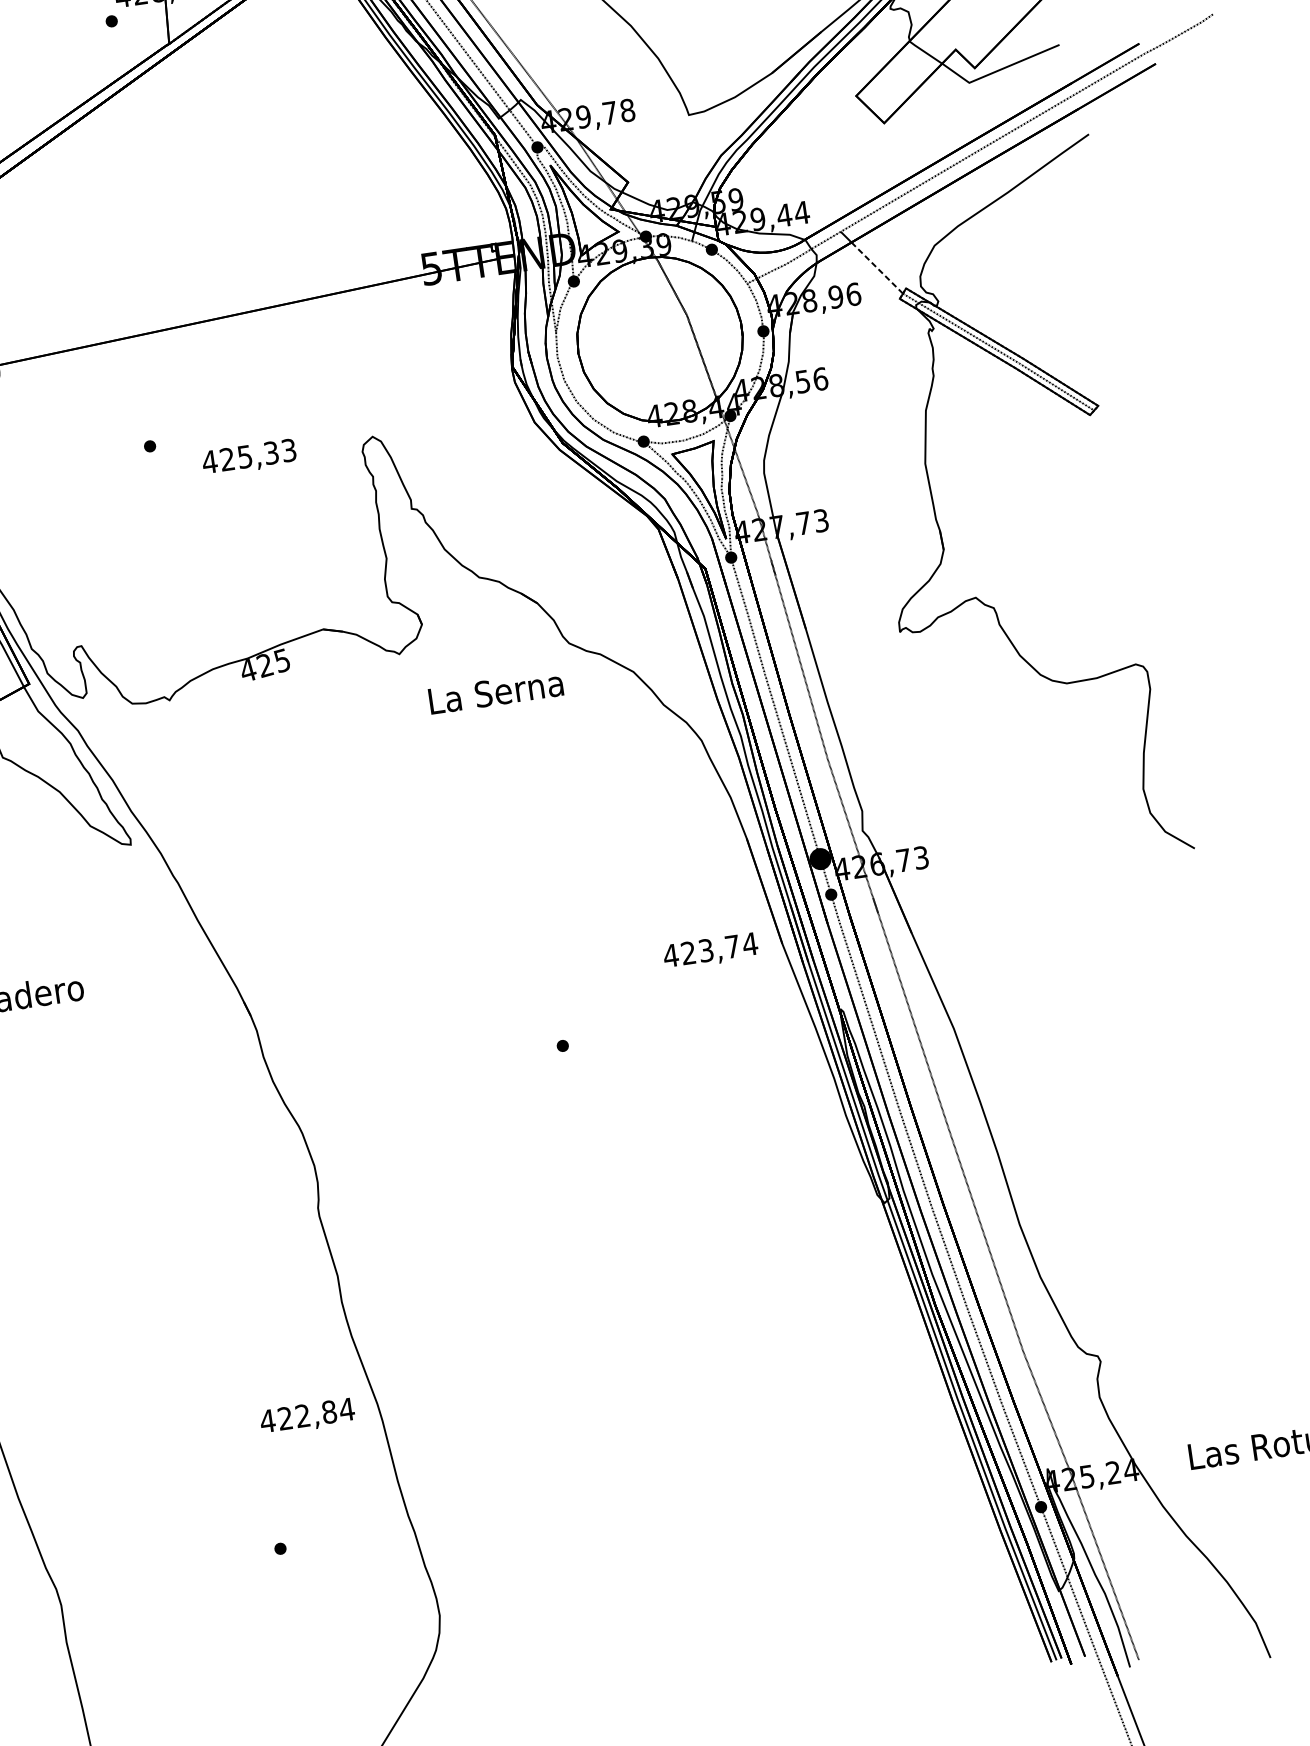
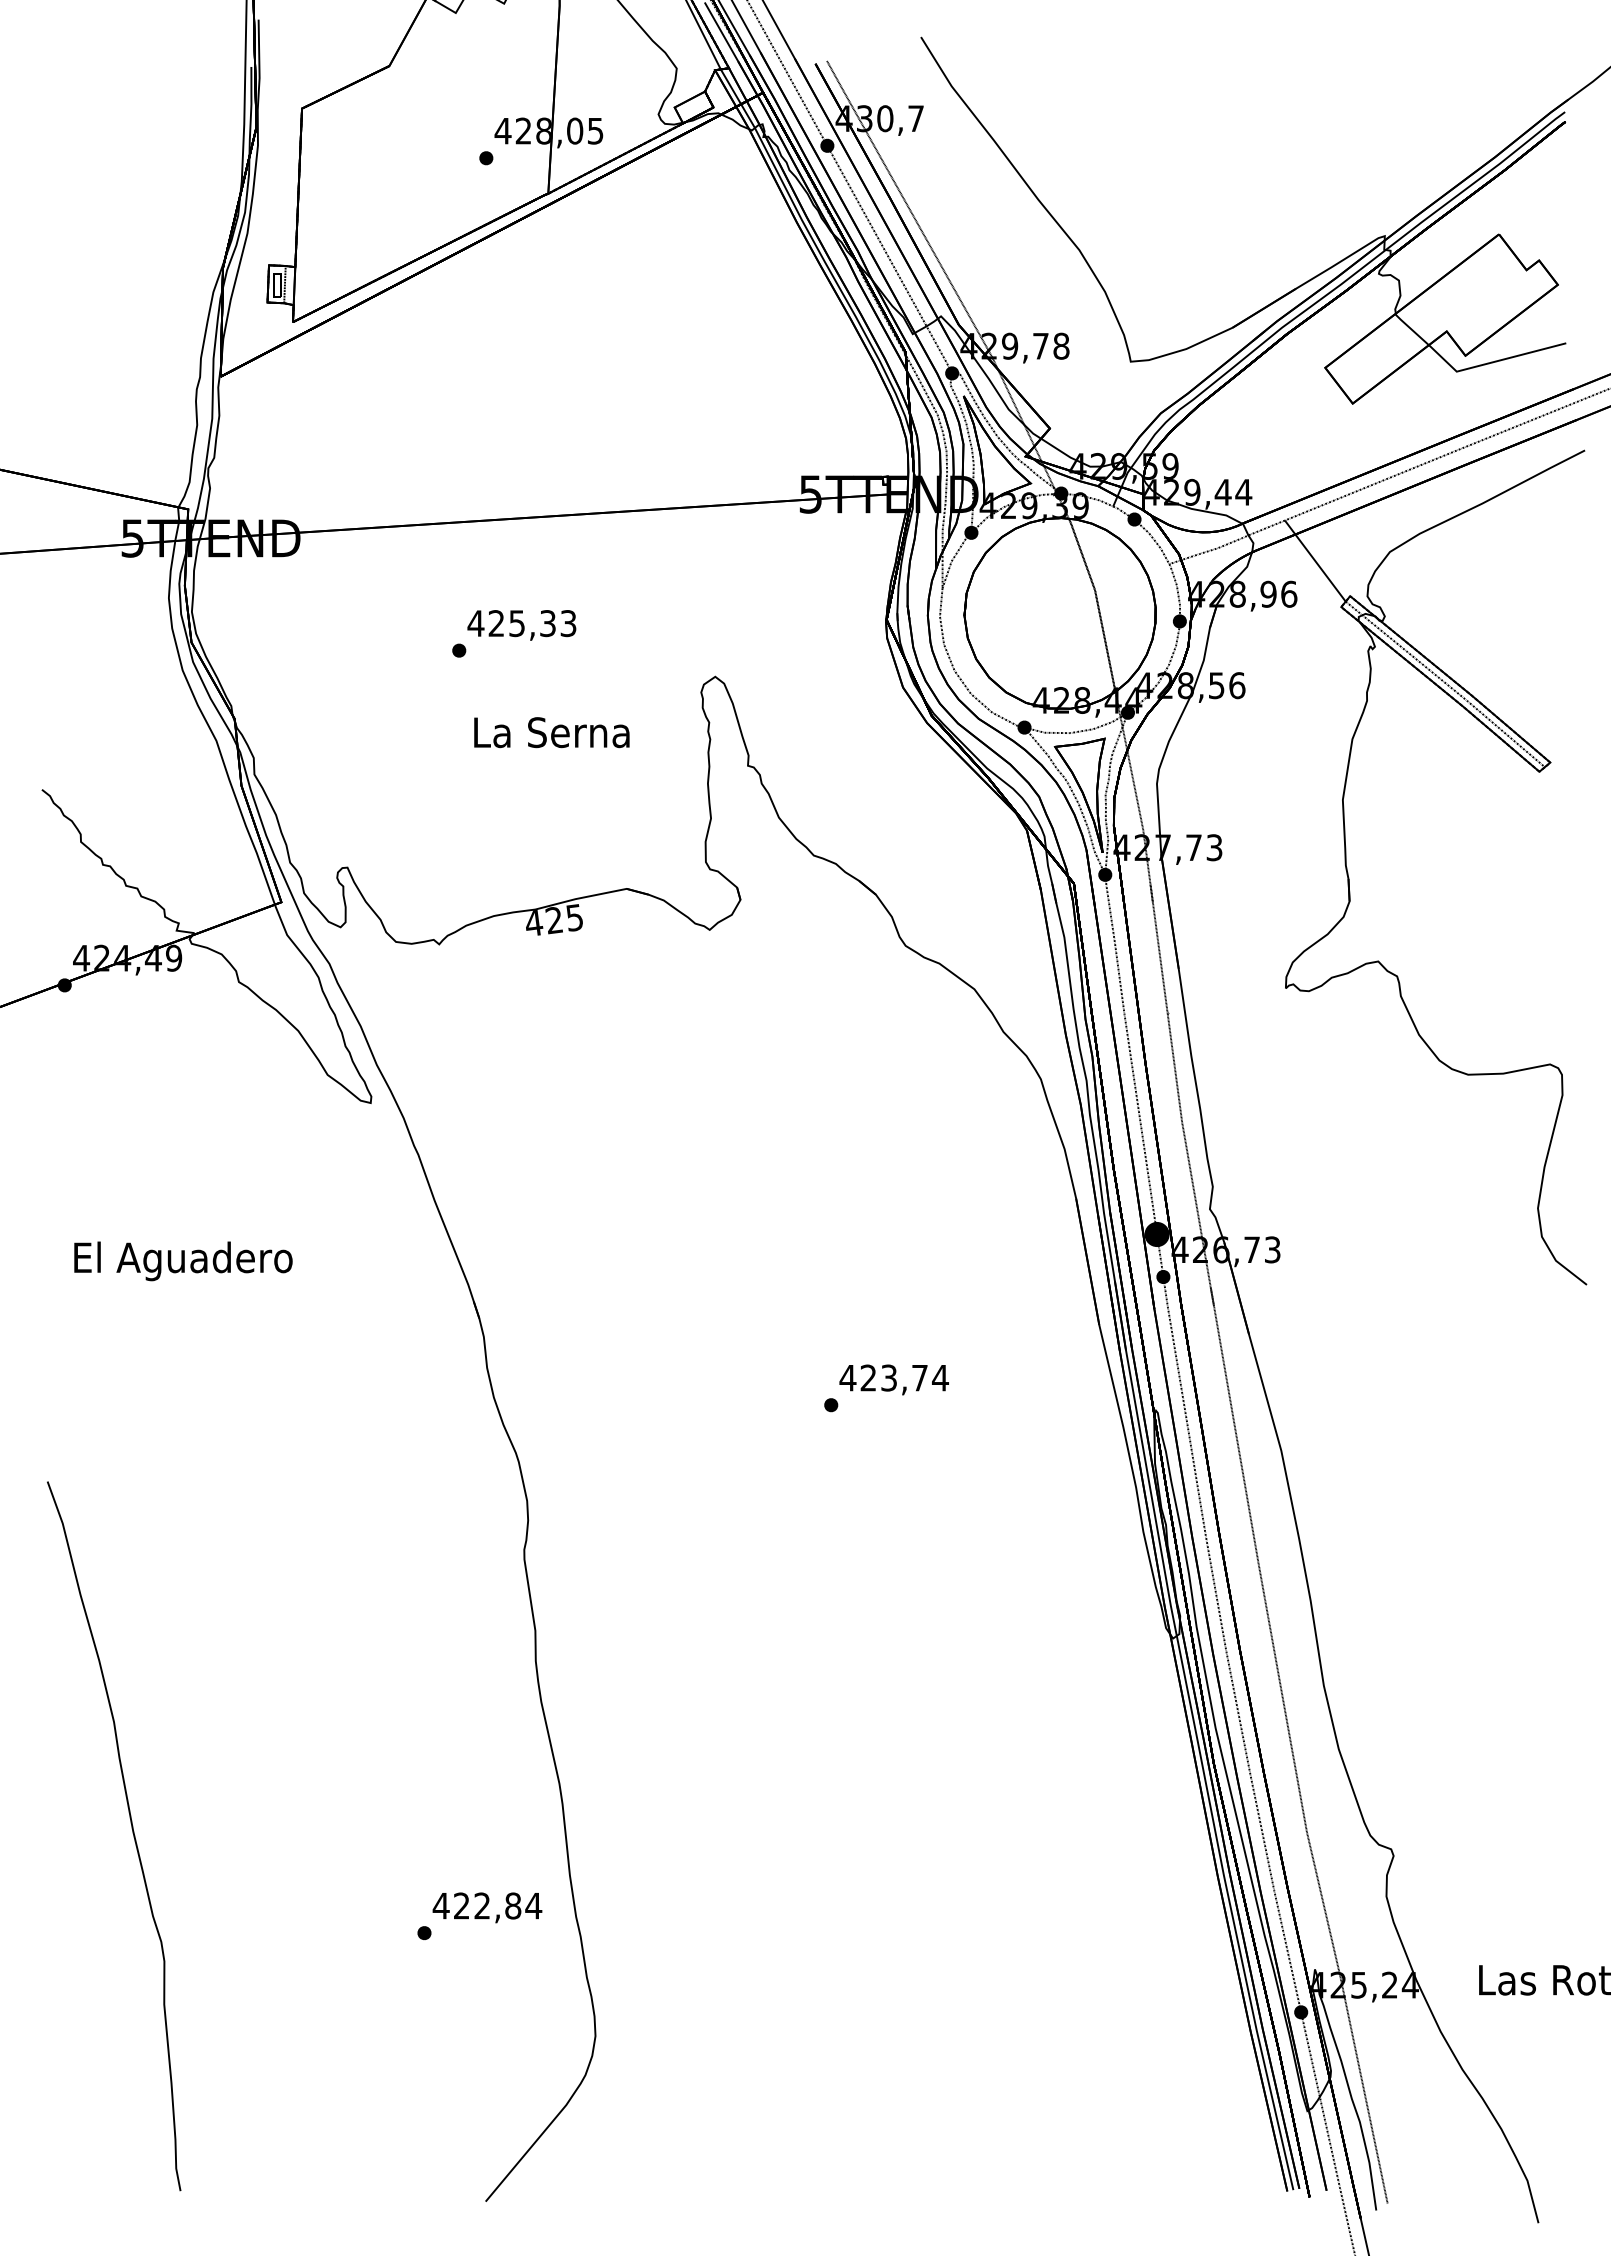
line: (877, 268) -> (1320, 568), dashed -> solid
text: (249, 458) -> (521, 625), moved
text: (495, 692) -> (551, 732), moved
text: (710, 951) -> (893, 1379), moved
text: (307, 1416) -> (487, 1907), moved

